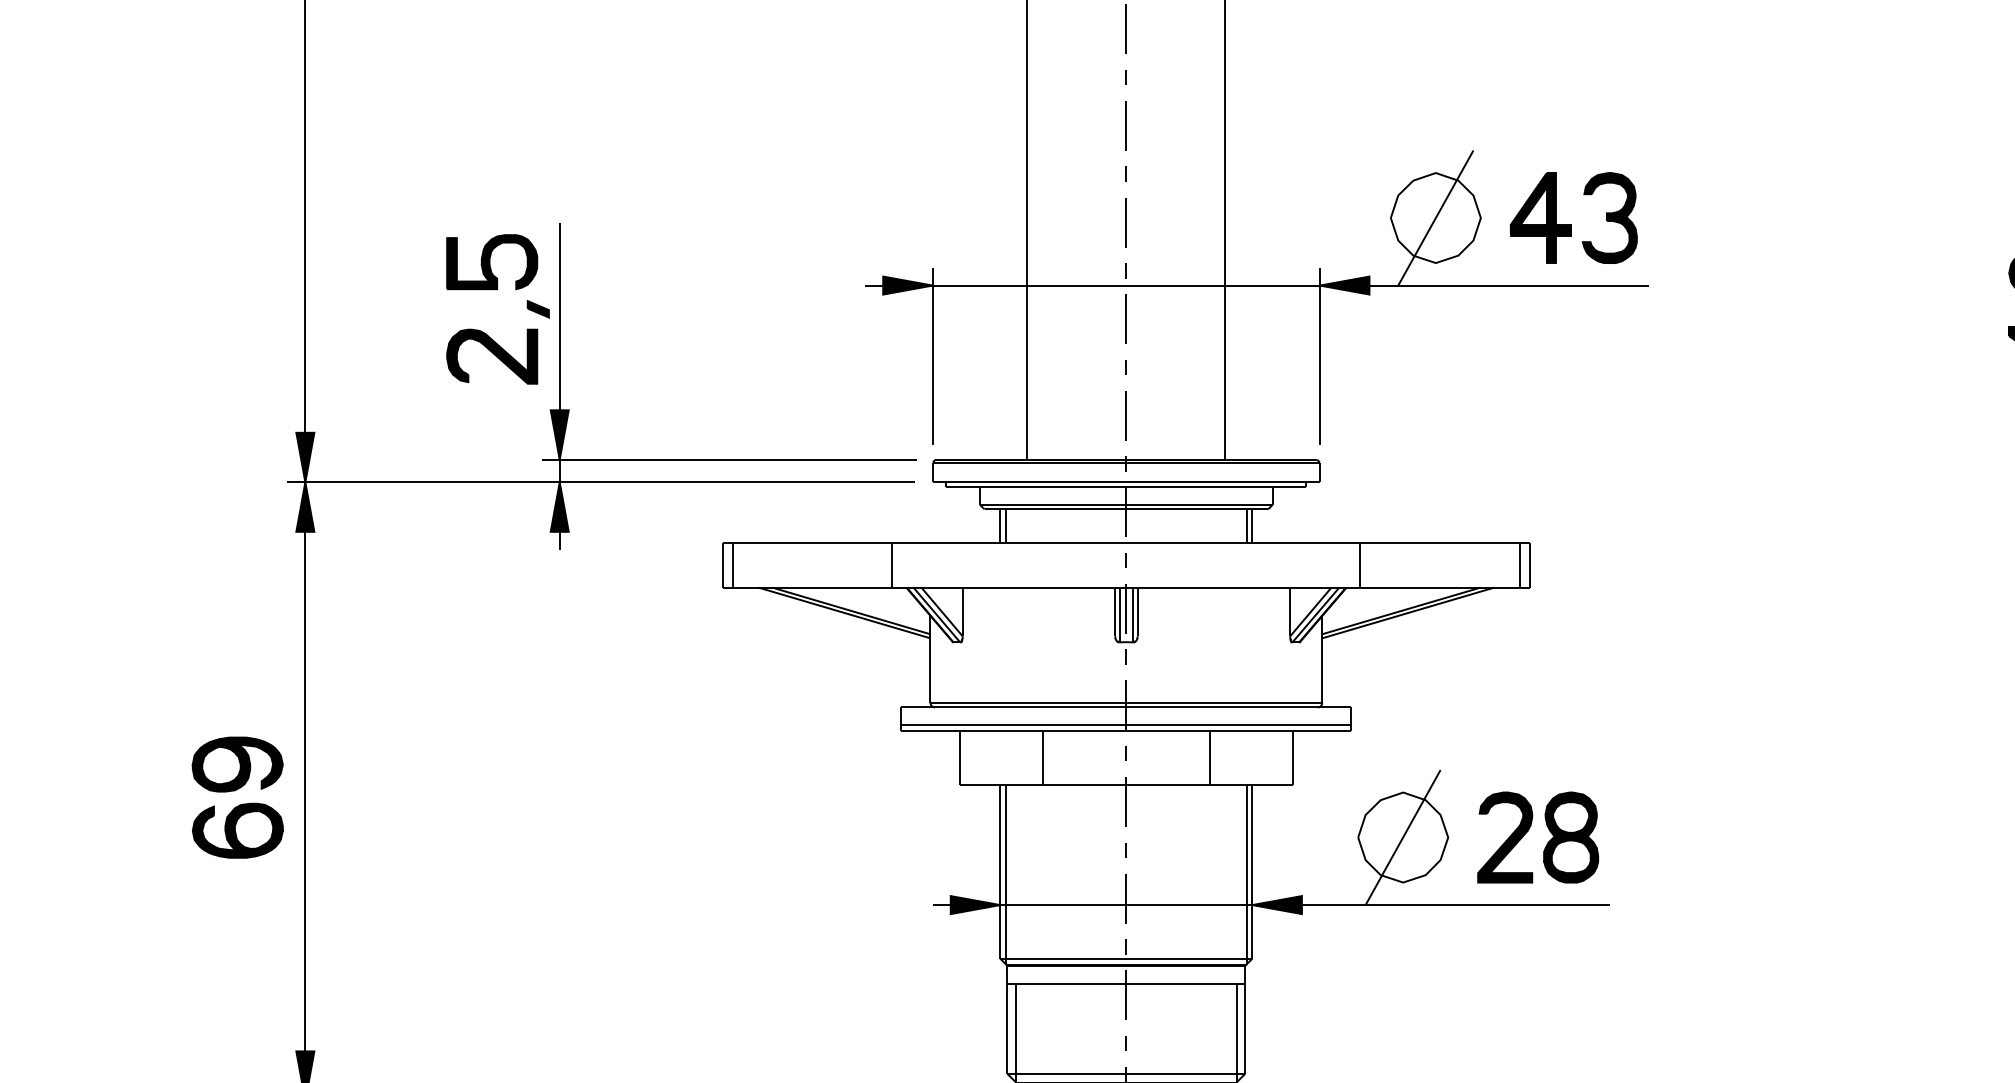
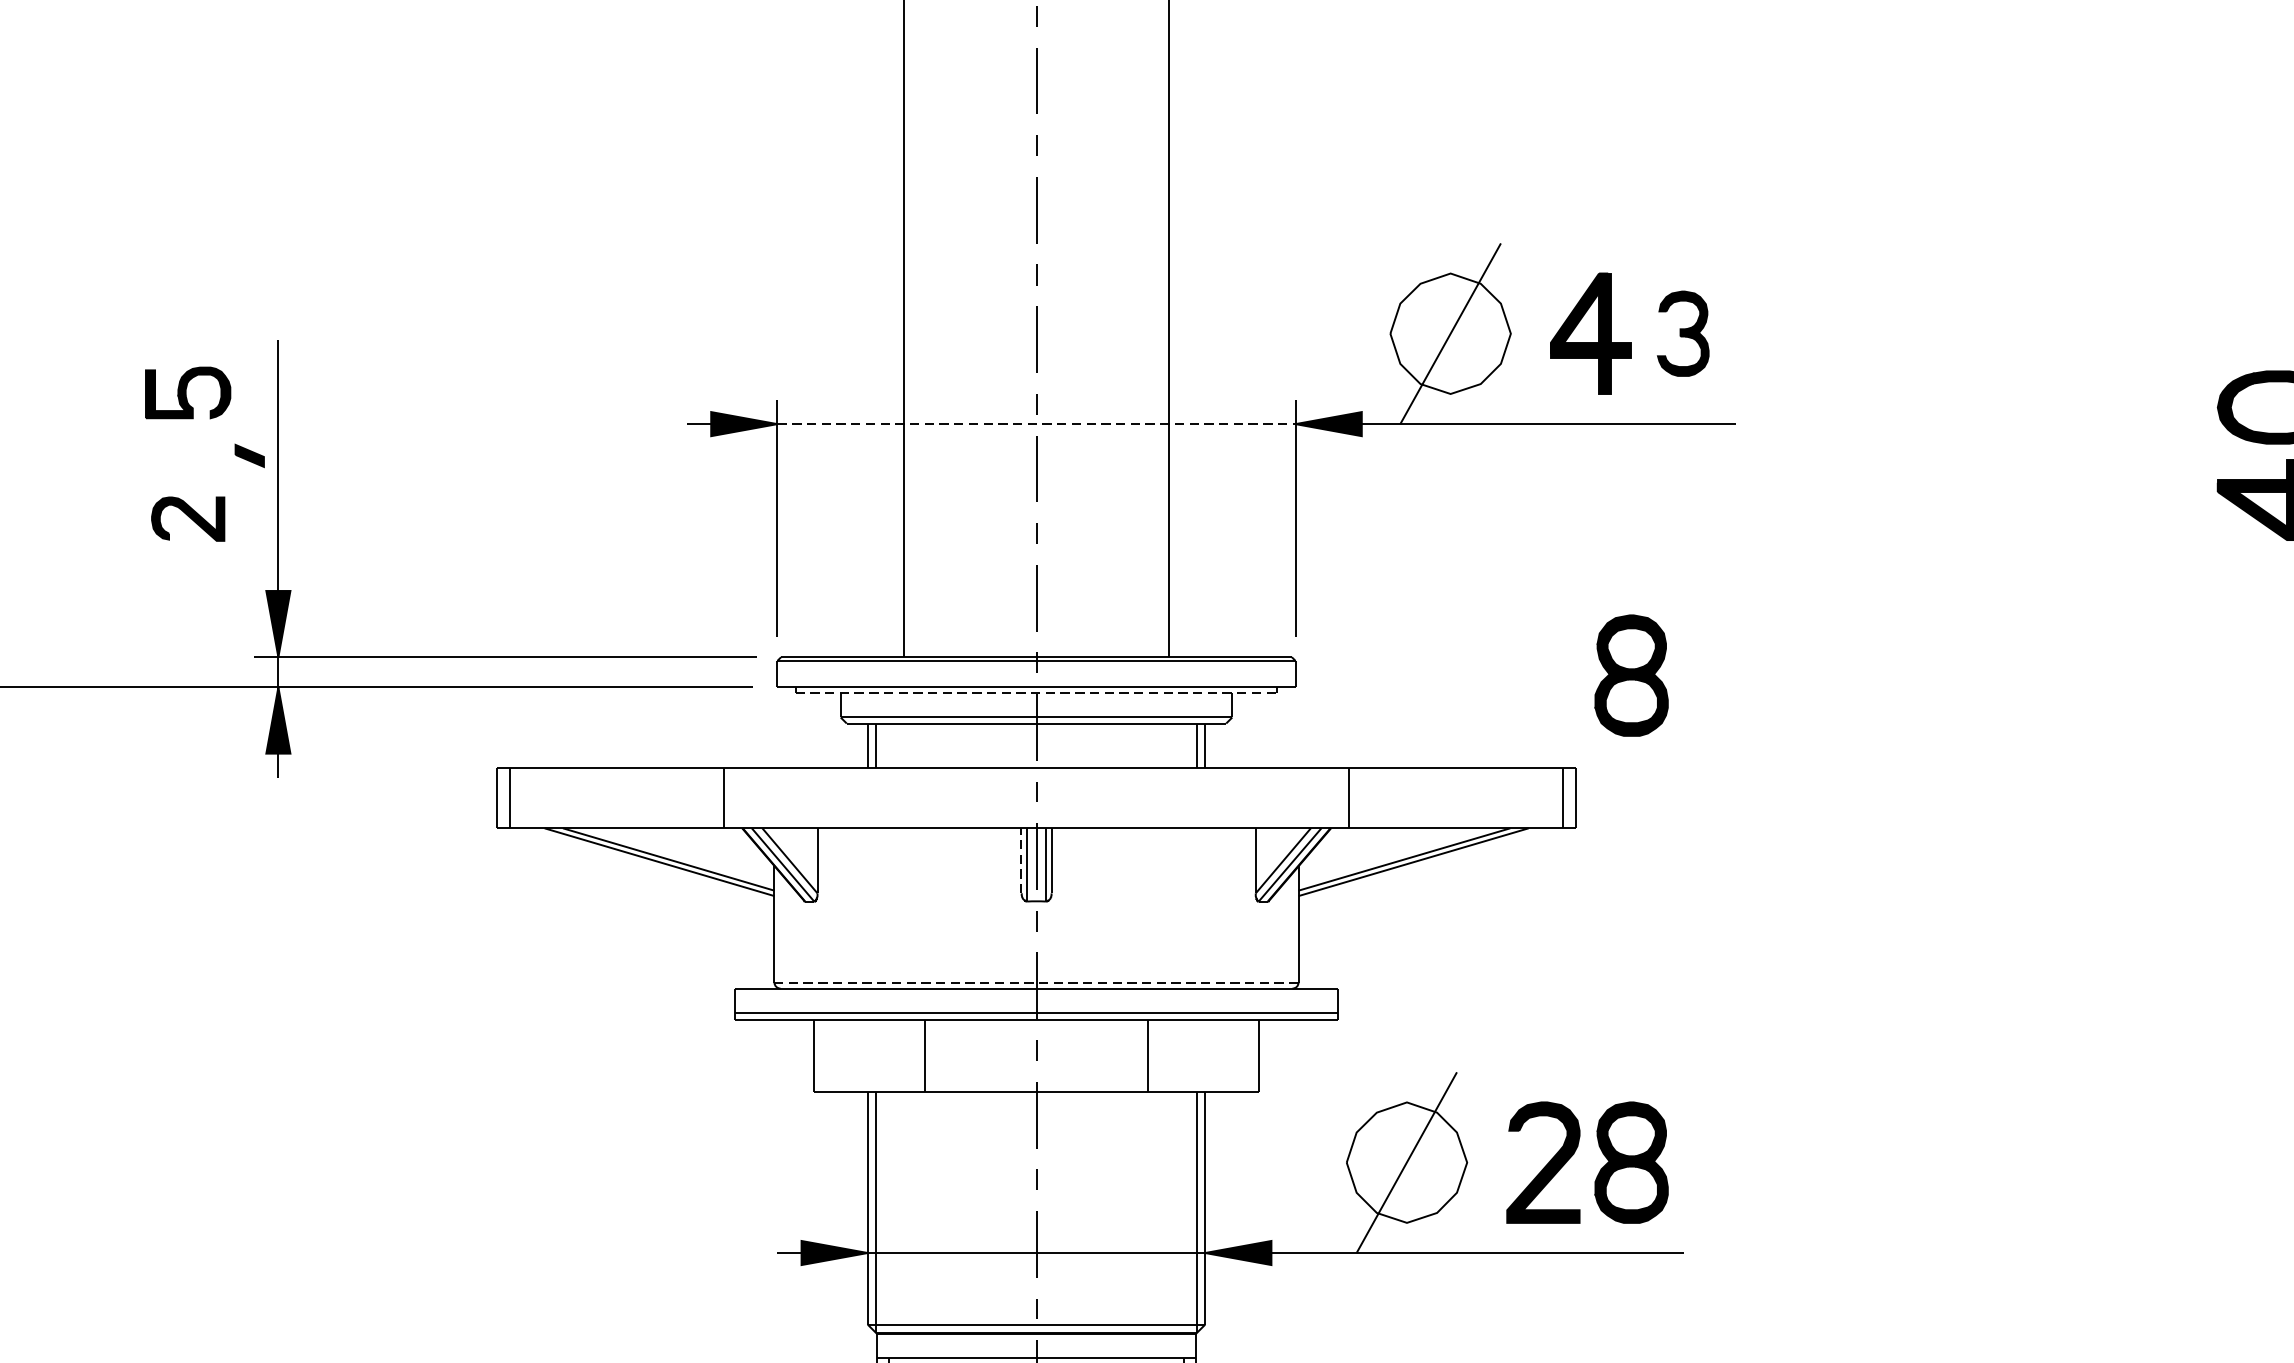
part: (1609, 217) -> (1682, 333), size x0.7
part: (492, 262) -> (188, 393), size x0.7
line: (1126, 285) -> (1036, 424), solid -> dashed
part: (492, 356) -> (188, 519), size x0.6
part: (1571, 473) -> (1632, 675), added
line: (1126, 486) -> (1036, 692), solid -> dashed
line: (1115, 611) -> (1022, 860), solid -> dashed
line: (1126, 702) -> (1036, 981), solid -> dashed

